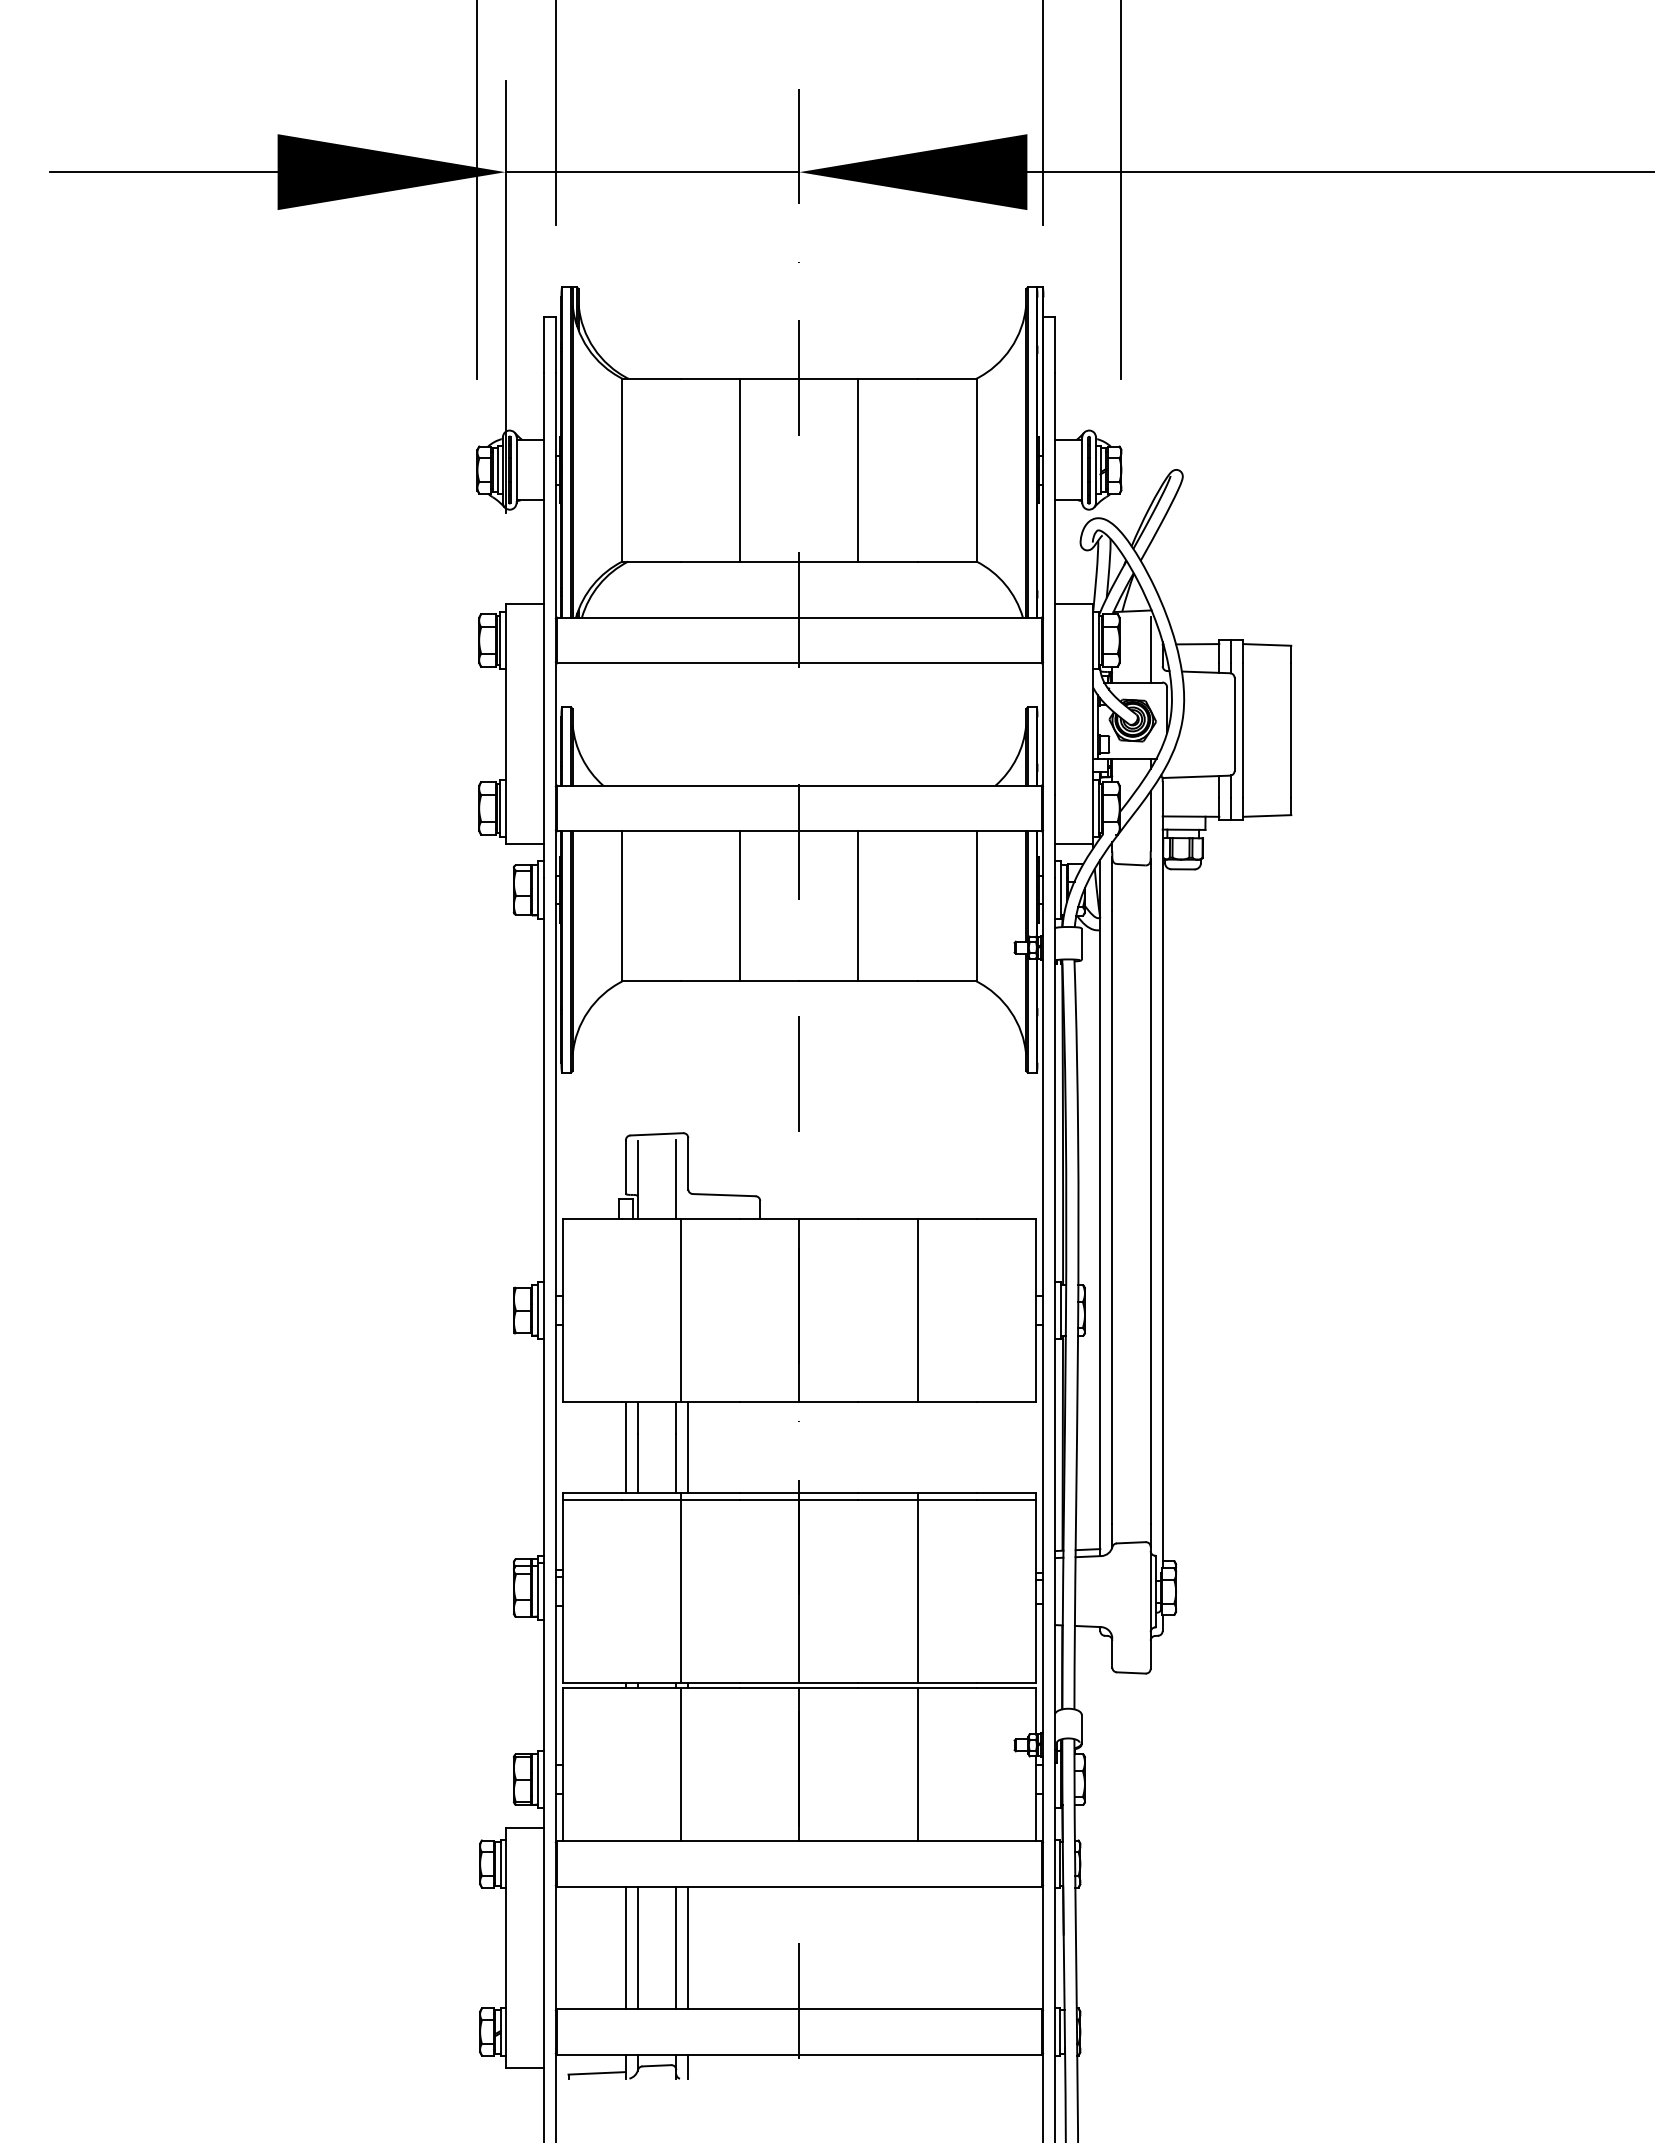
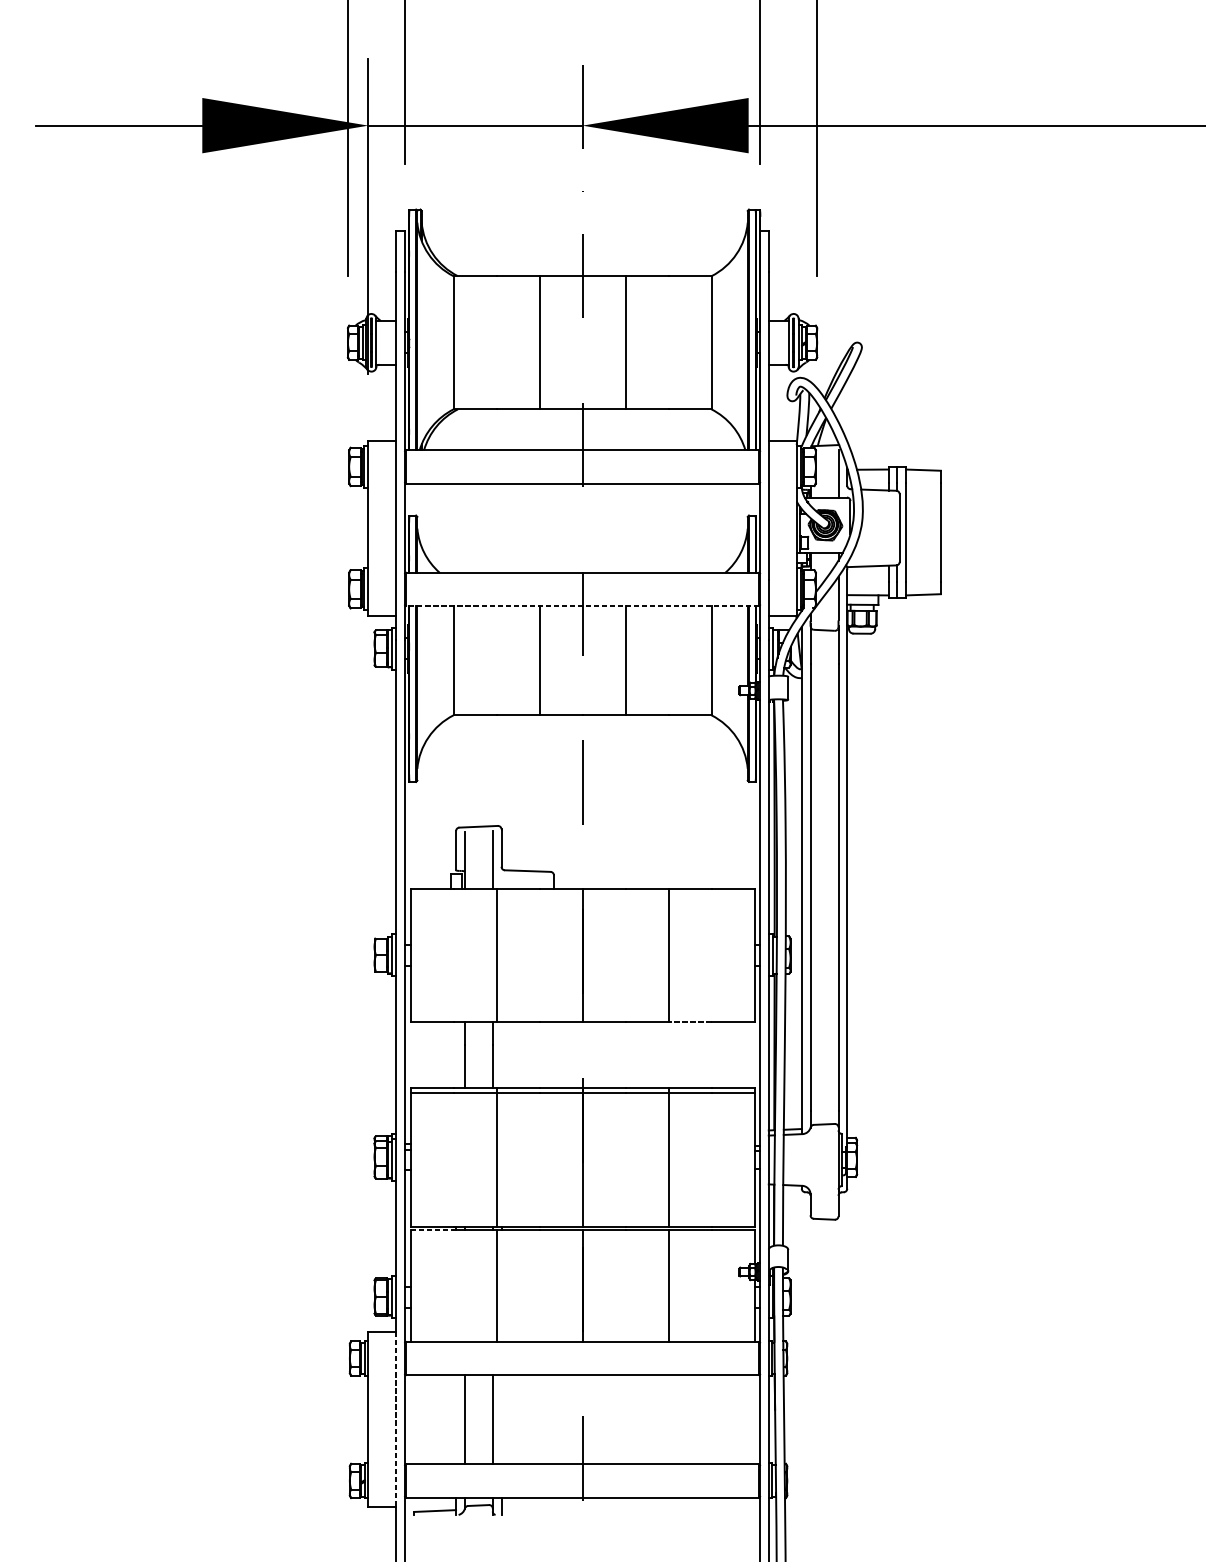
line: (798, 831) -> (581, 606), solid -> dashed
line: (947, 1401) -> (690, 1021), solid -> dashed
line: (625, 1447) -> (455, 1054), removed
line: (688, 1447) -> (501, 1054), removed
line: (592, 1688) -> (431, 1230), solid -> dashed
line: (625, 1947) -> (455, 1419), removed
line: (688, 1947) -> (501, 1419), removed
line: (543, 1948) -> (396, 1420), solid -> dashed

